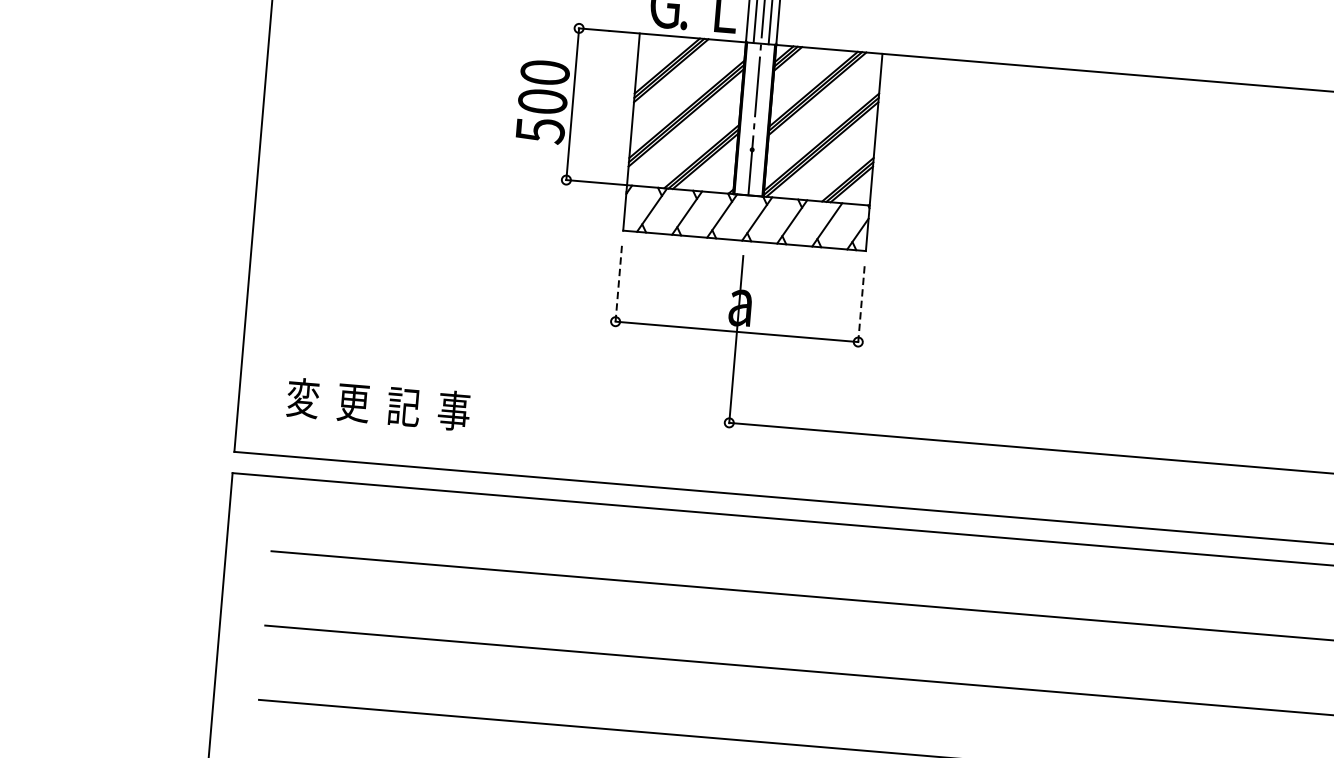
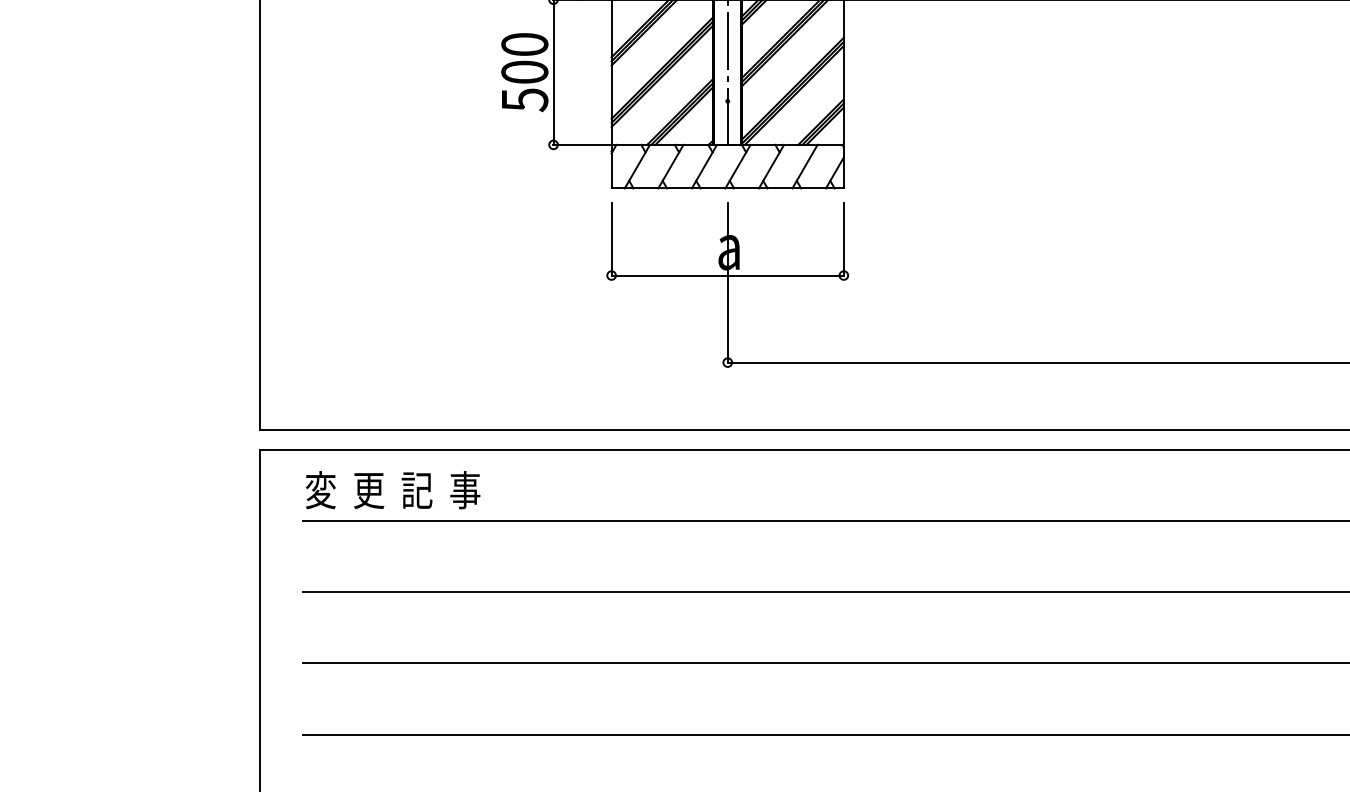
line: (618, 284) -> (611, 239), dashed -> solid
line: (861, 304) -> (843, 239), dashed -> solid
text: (378, 404) -> (392, 490), moved

